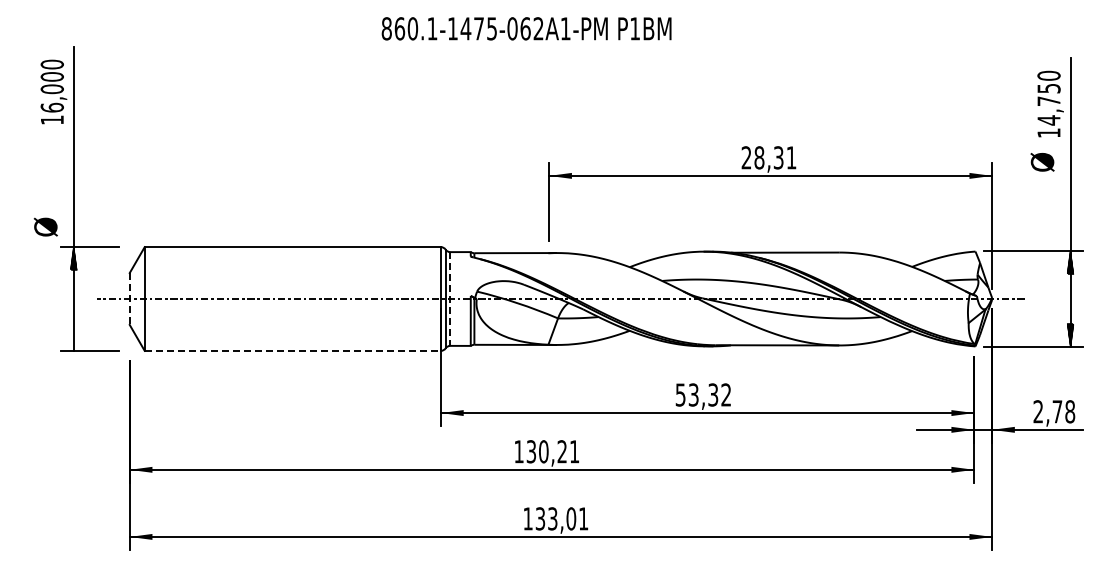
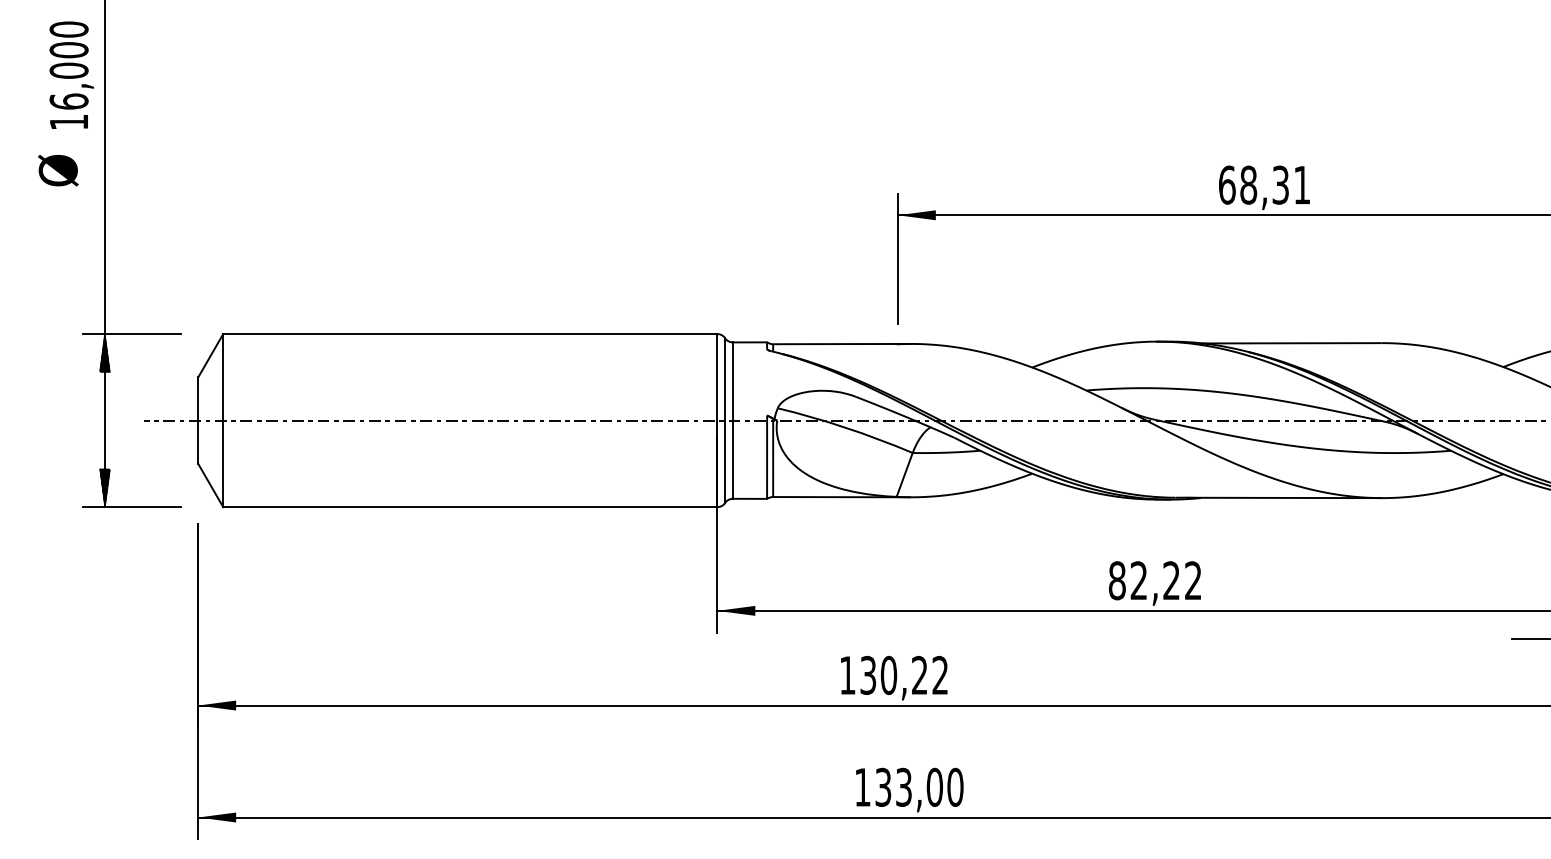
text: (746, 157) -> (1227, 184), 28,31 -> 68,31
text: (45, 226) -> (57, 169), moved
line: (129, 299) -> (197, 421), dashed -> solid
line: (450, 299) -> (733, 421), dashed -> solid
hatch: (73, 339) -> (104, 488), added
line: (293, 350) -> (471, 506), dashed -> solid
text: (696, 394) -> (1143, 579), 53,32 -> 82,22
text: (574, 451) -> (940, 674), 130,21 -> 130,22
text: (583, 518) -> (955, 786), 133,01 -> 133,00

